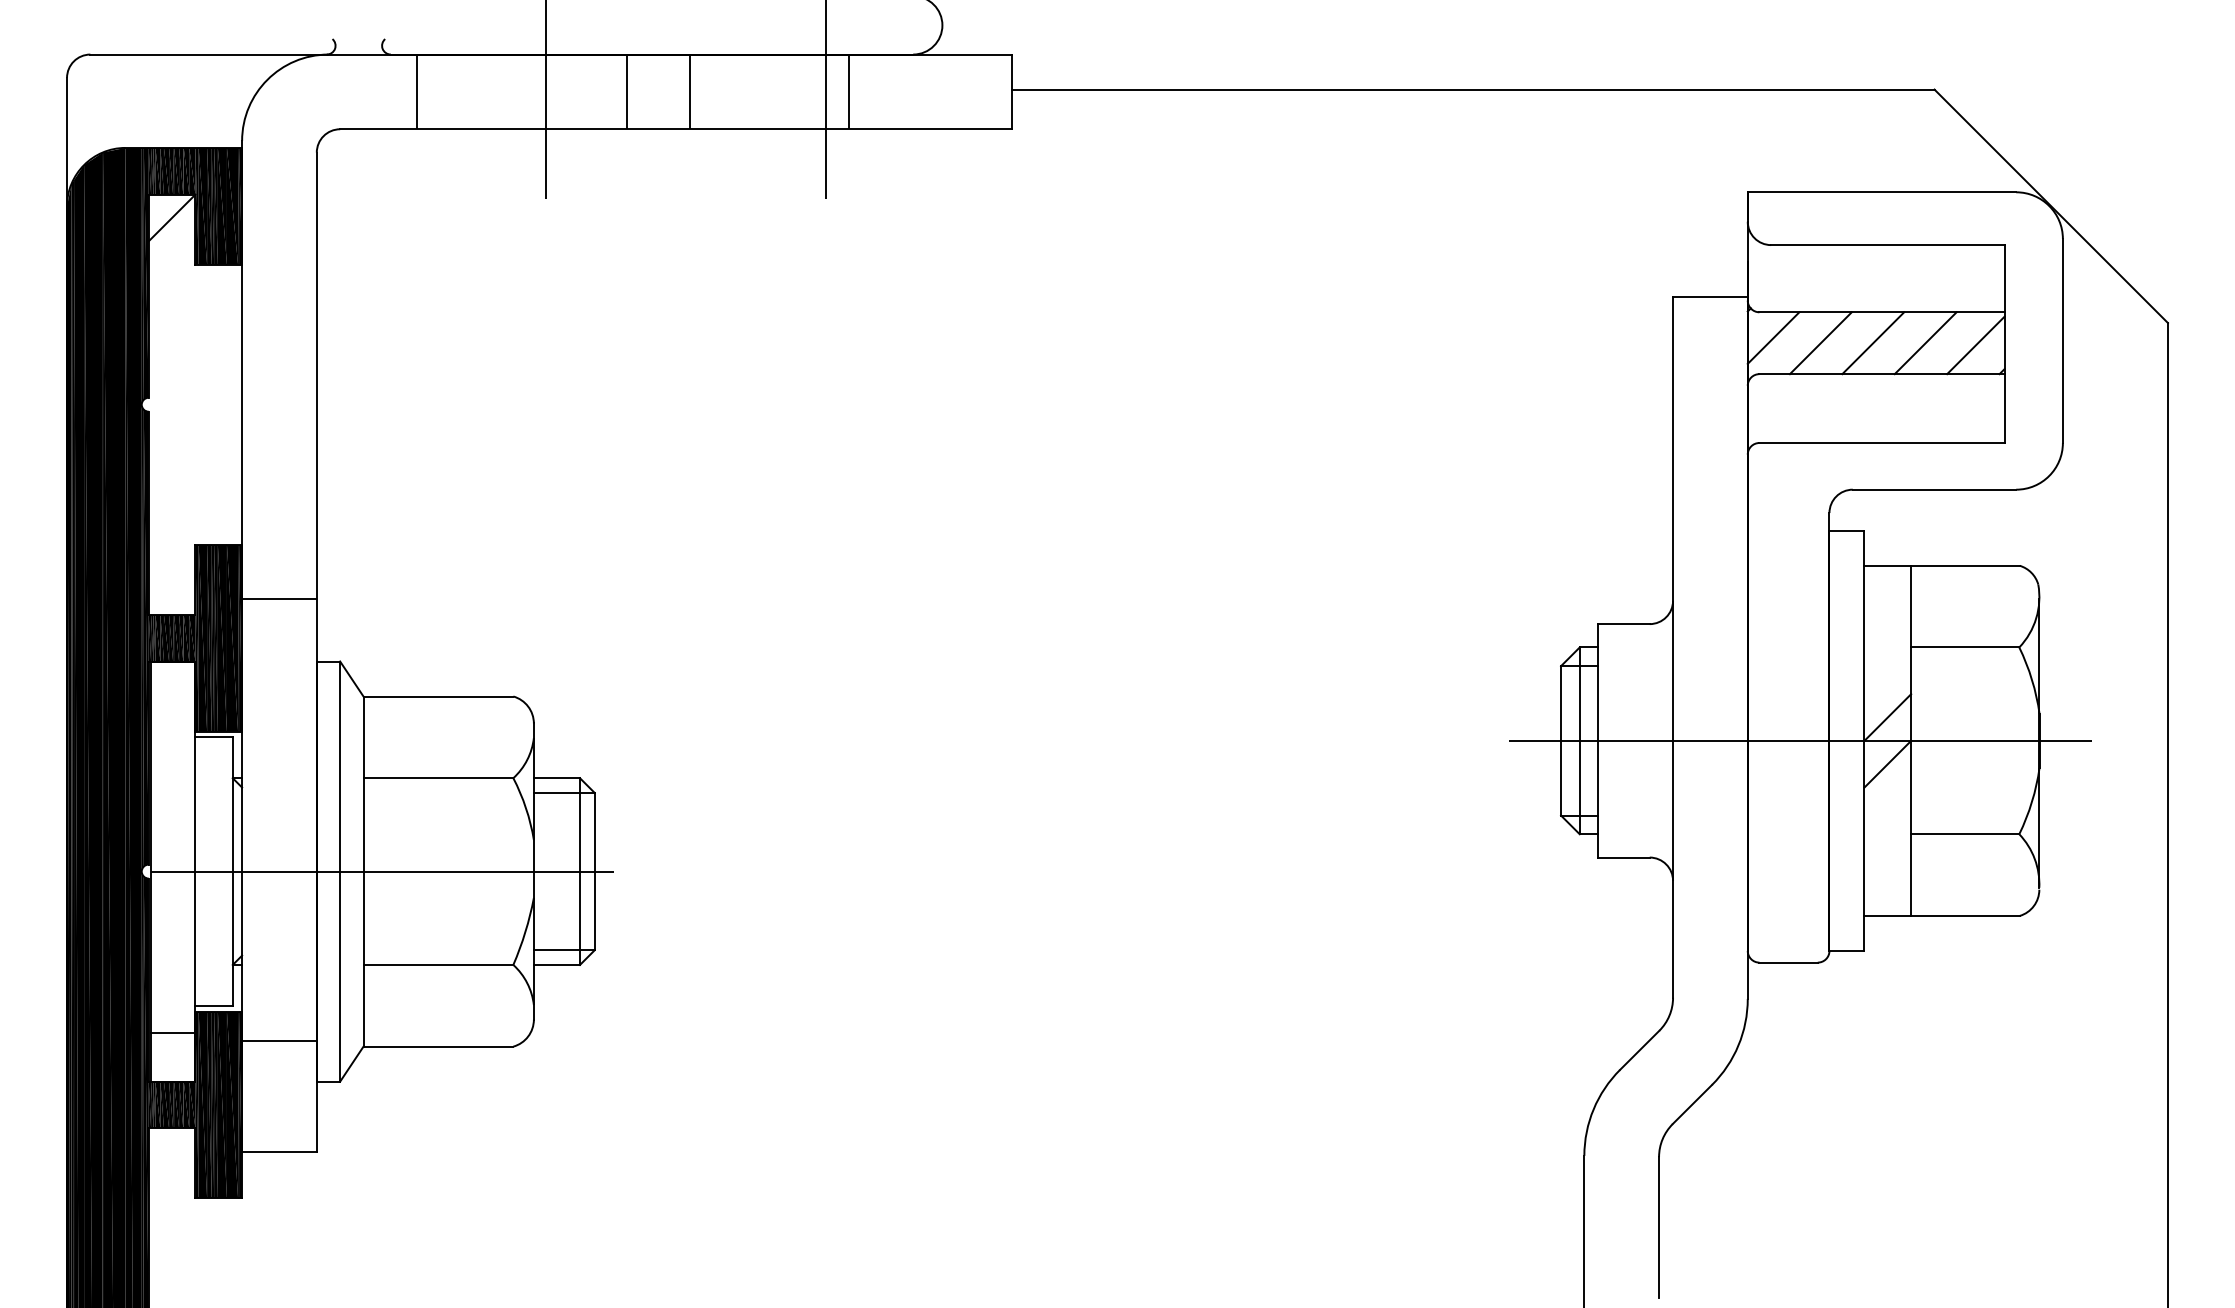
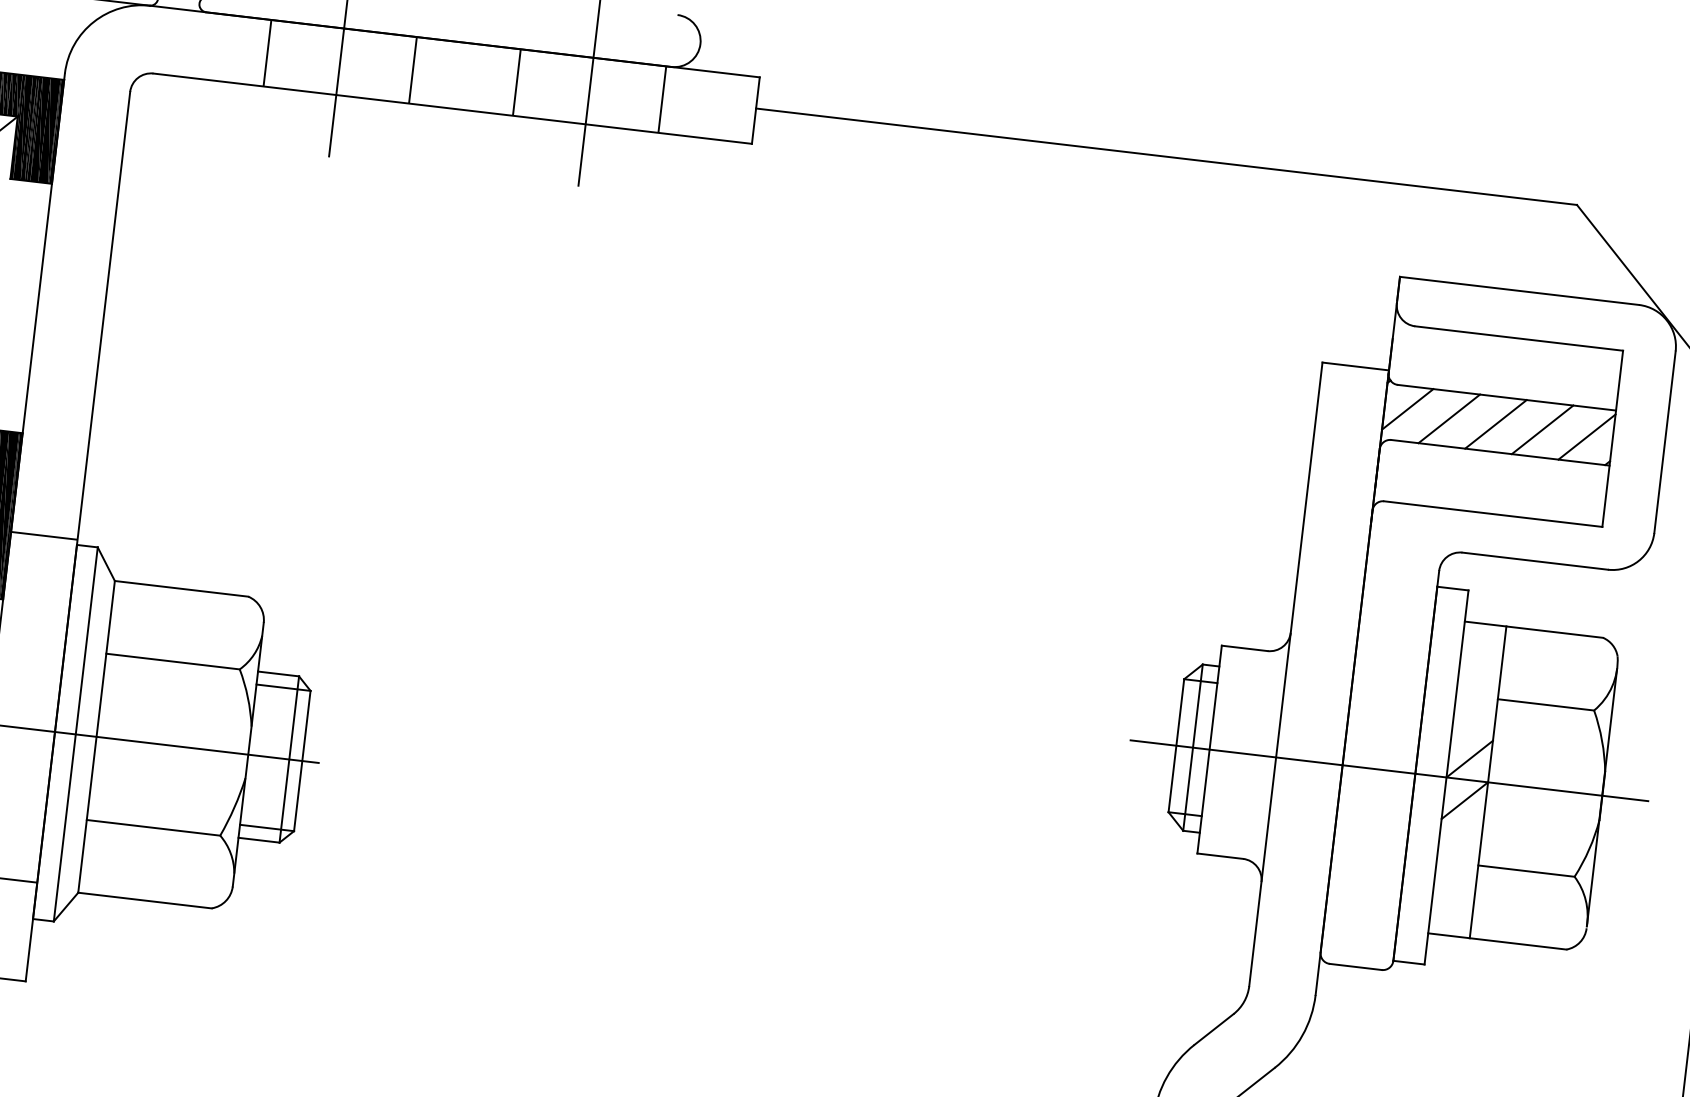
line: (416, 91) -> (267, 52), moved
line: (690, 91) -> (517, 82), moved
line: (849, 91) -> (662, 99), moved
line: (279, 598) -> (44, 535), moved

